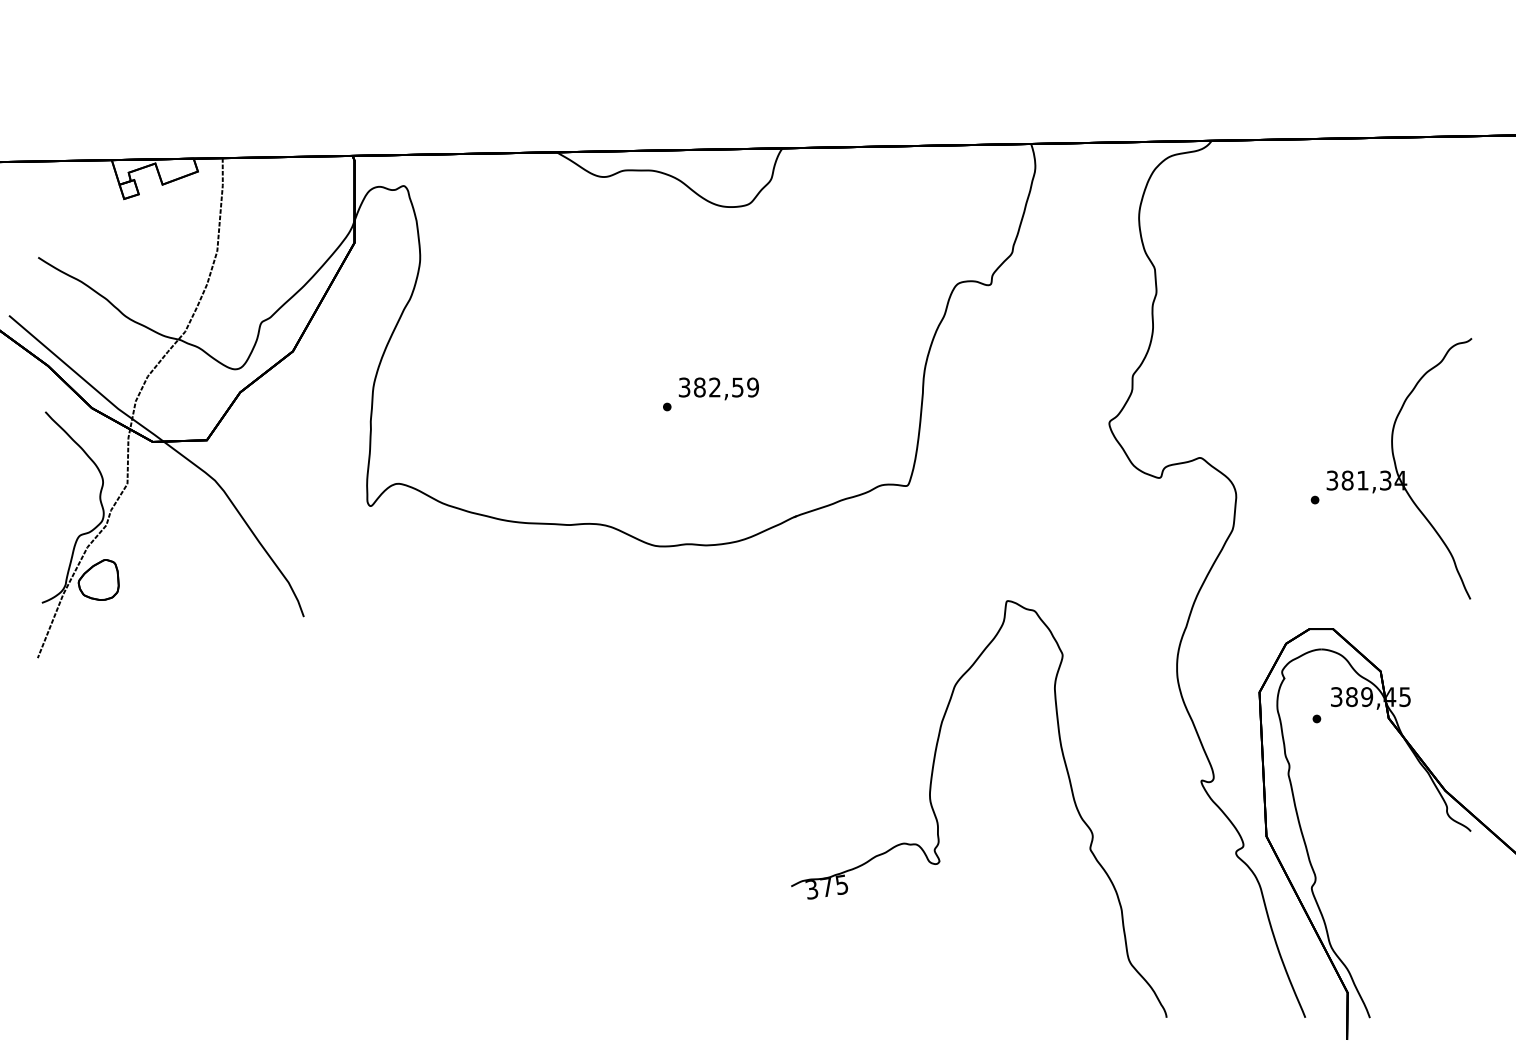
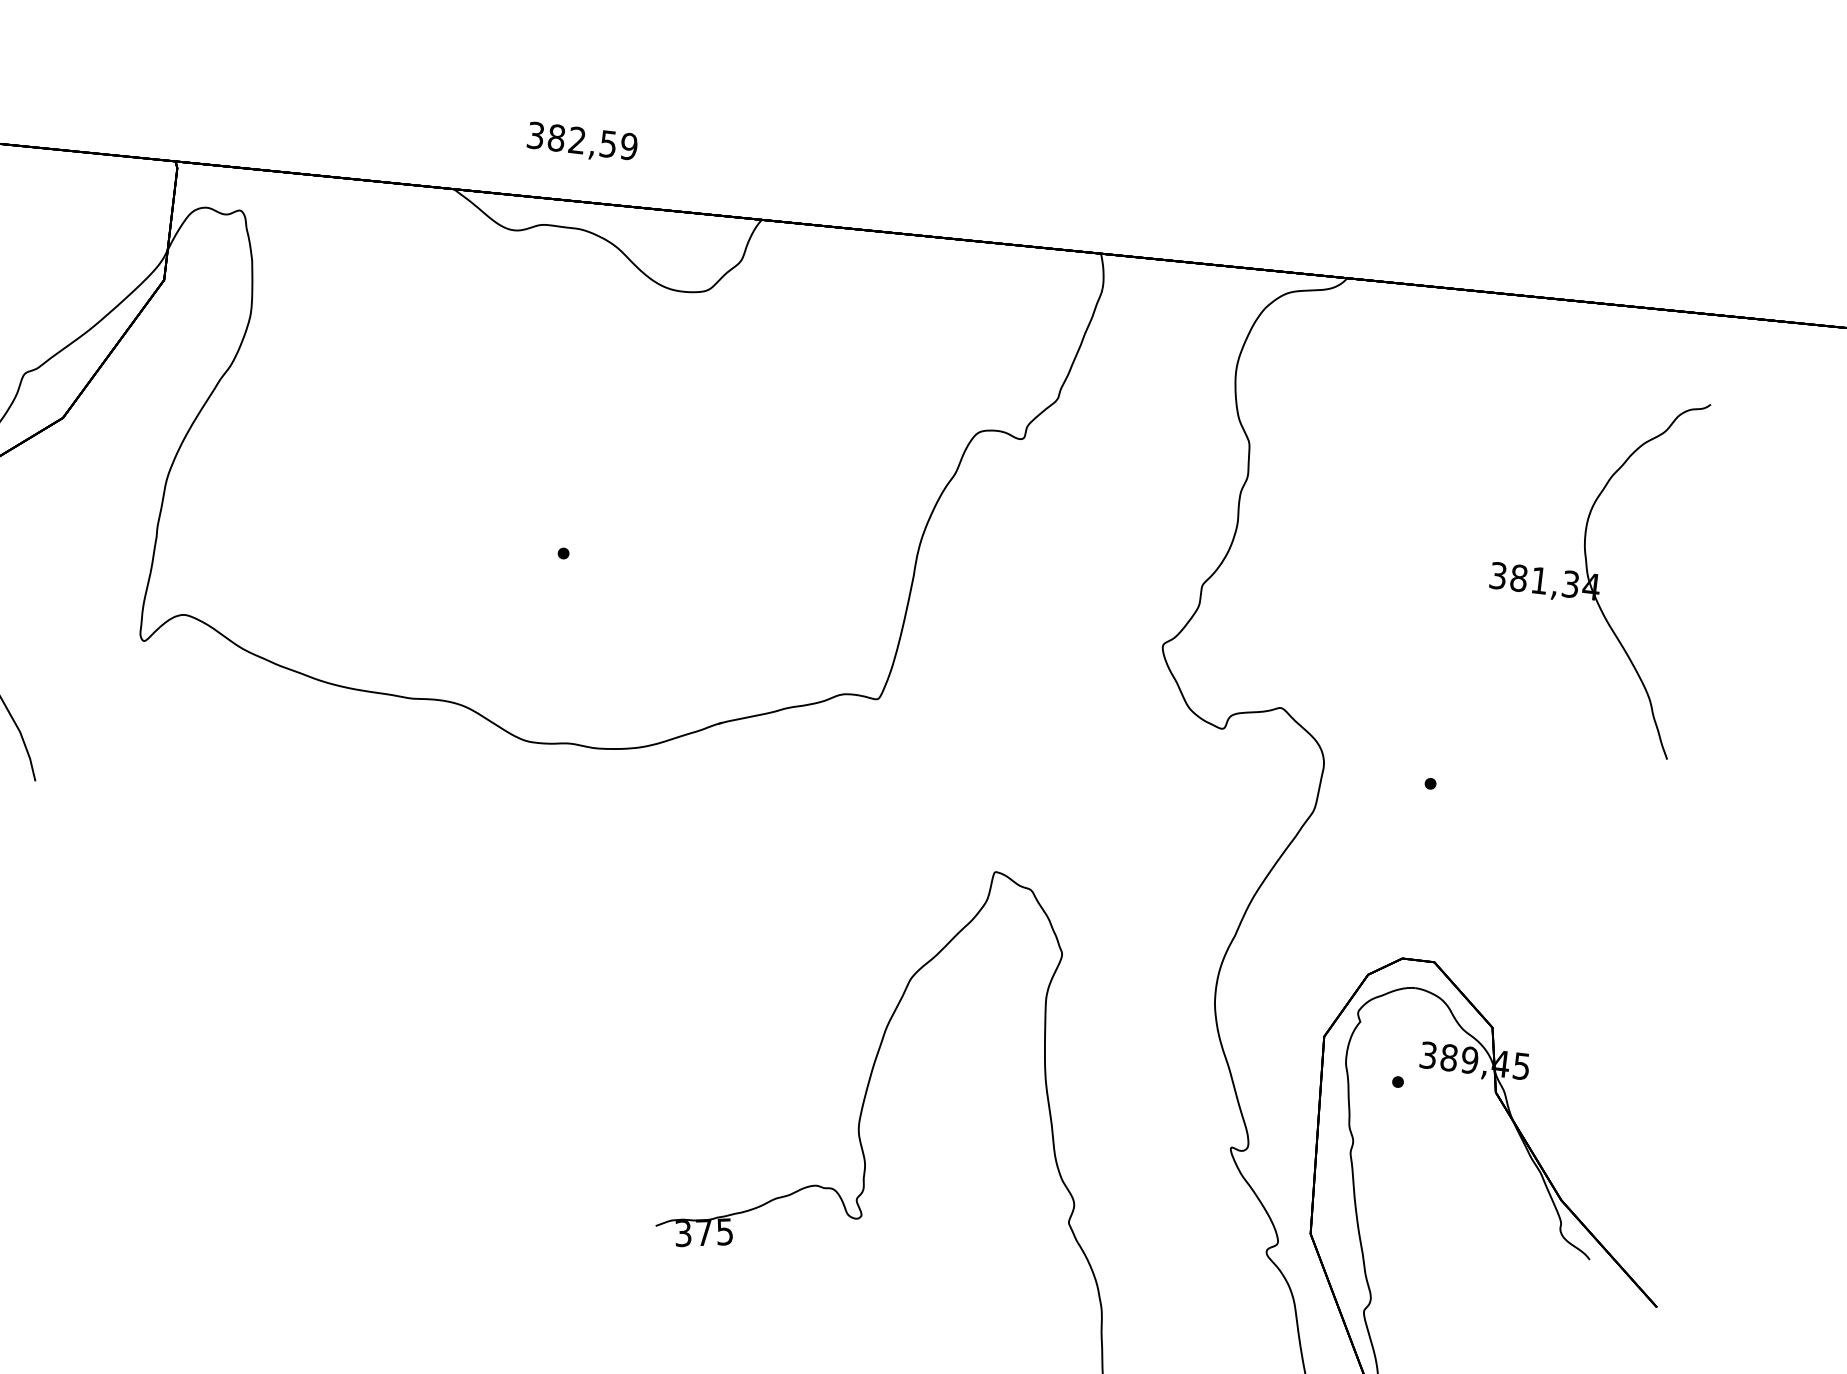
text: (718, 388) -> (581, 142), moved
part: (1399, 468) -> (1591, 570), moved

